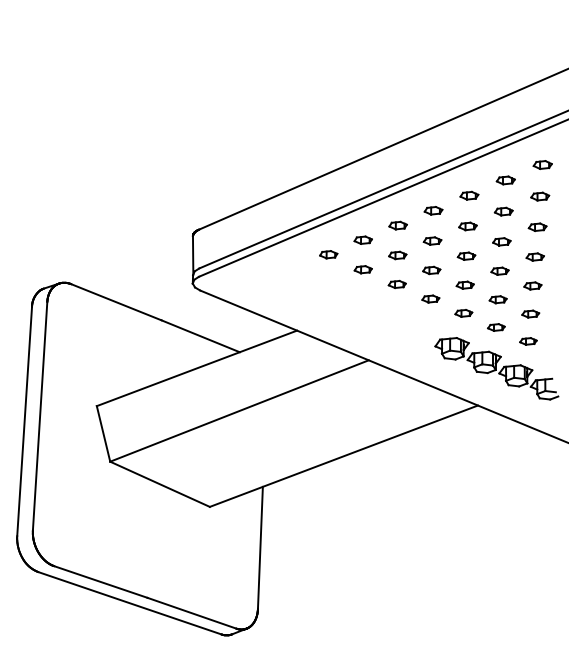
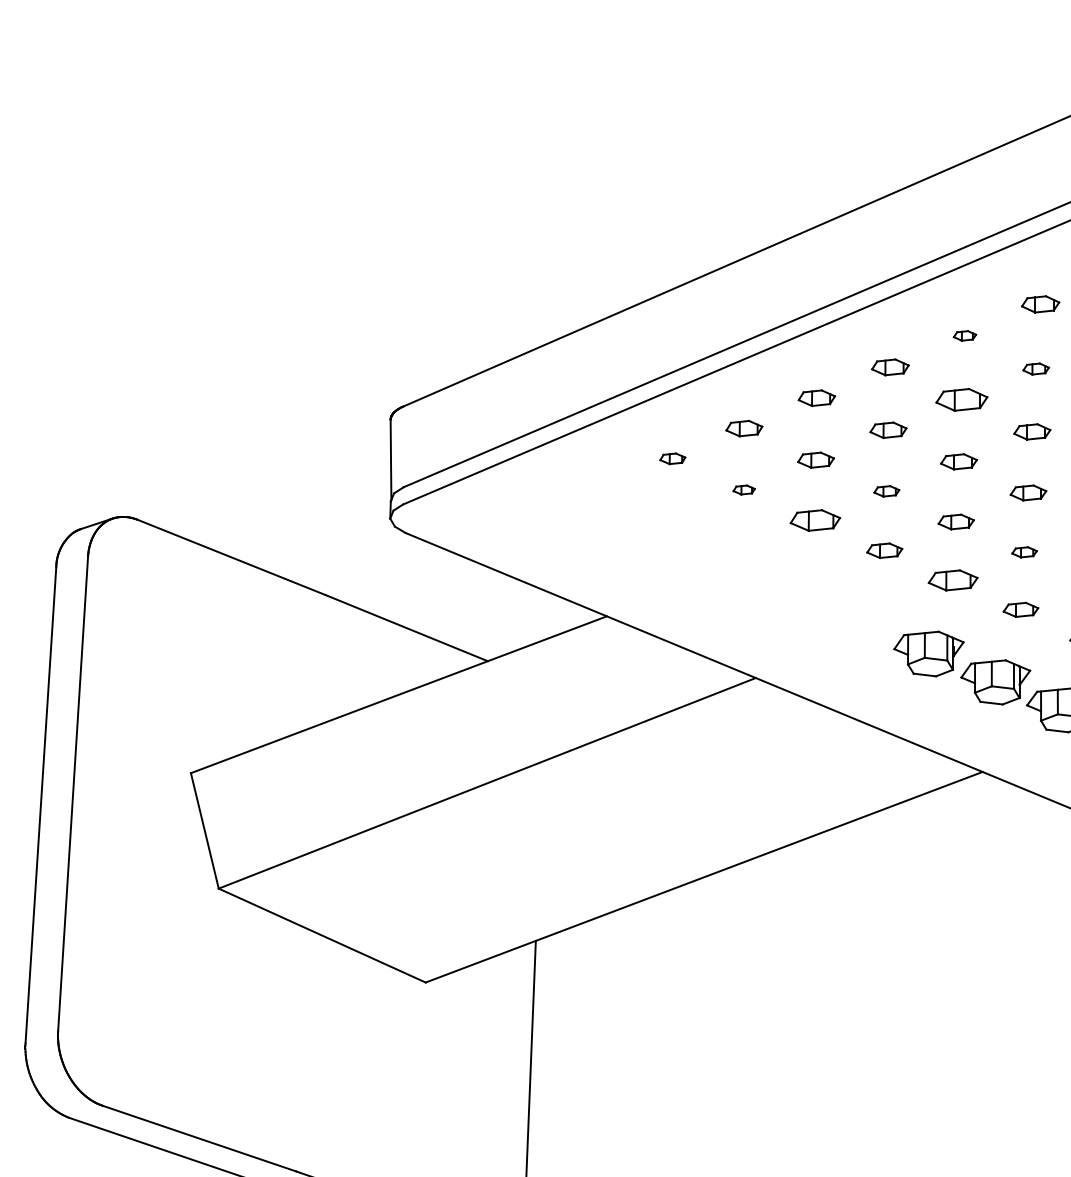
part: (469, 195) -> (965, 335), size x0.6
part: (503, 211) -> (1035, 368), size x0.7
part: (467, 226) -> (960, 400), size x1.4
part: (328, 254) -> (672, 458), size x0.7
part: (362, 269) -> (742, 489), size x0.6
part: (431, 270) -> (886, 491), size x0.7
part: (396, 284) -> (813, 520), size x1.4
part: (497, 299) -> (1023, 551), size x0.7
part: (463, 313) -> (952, 580), size x1.4

